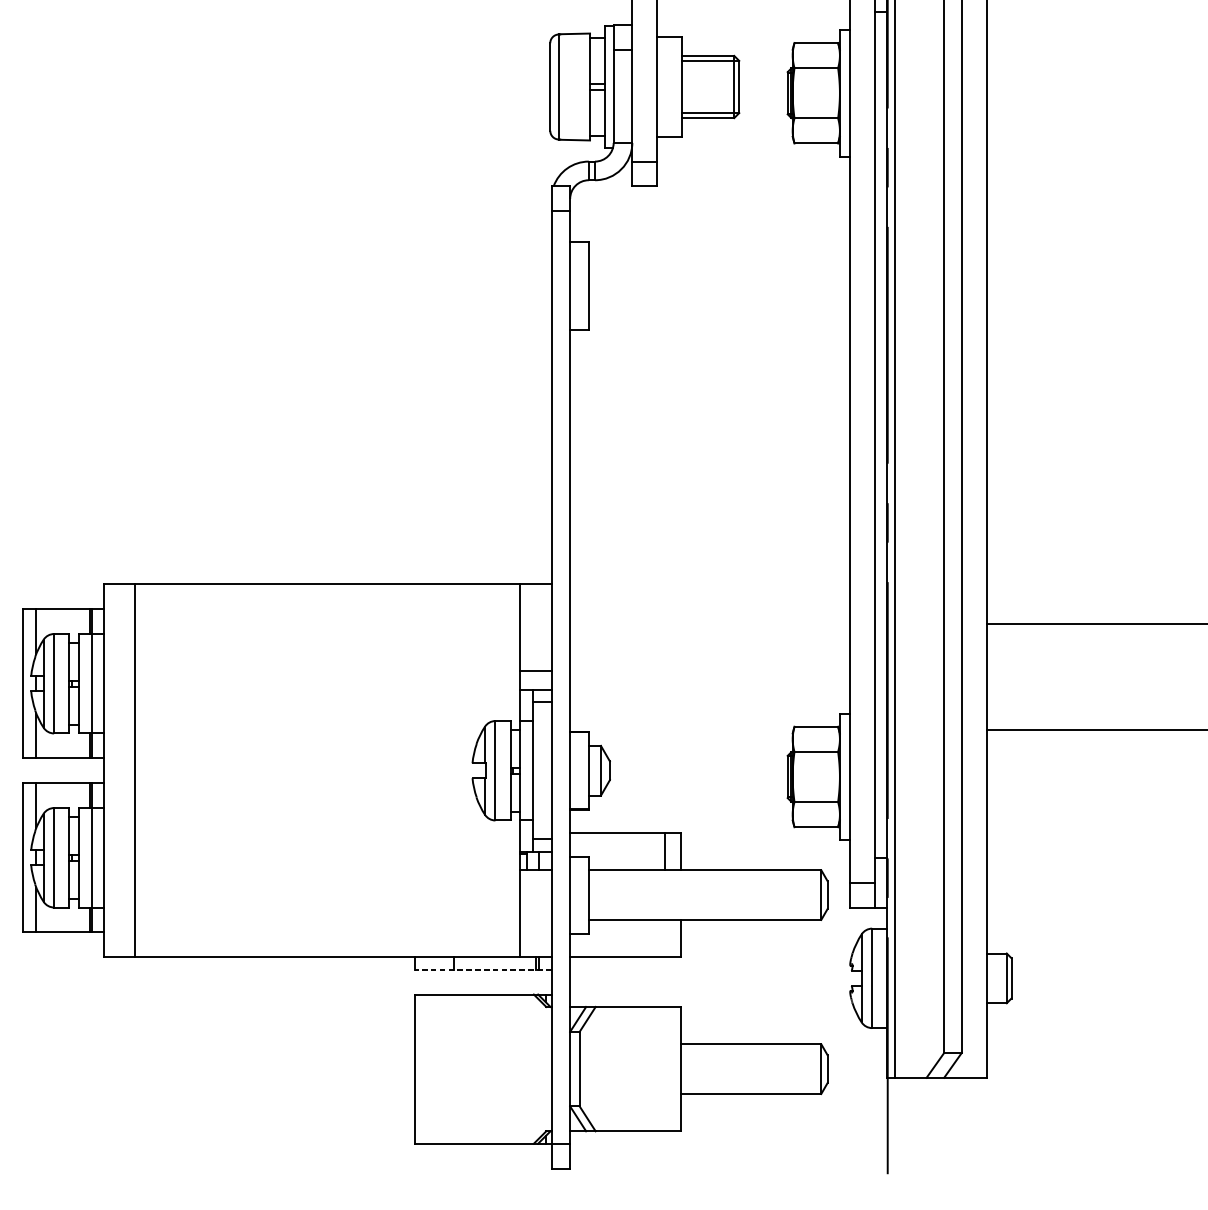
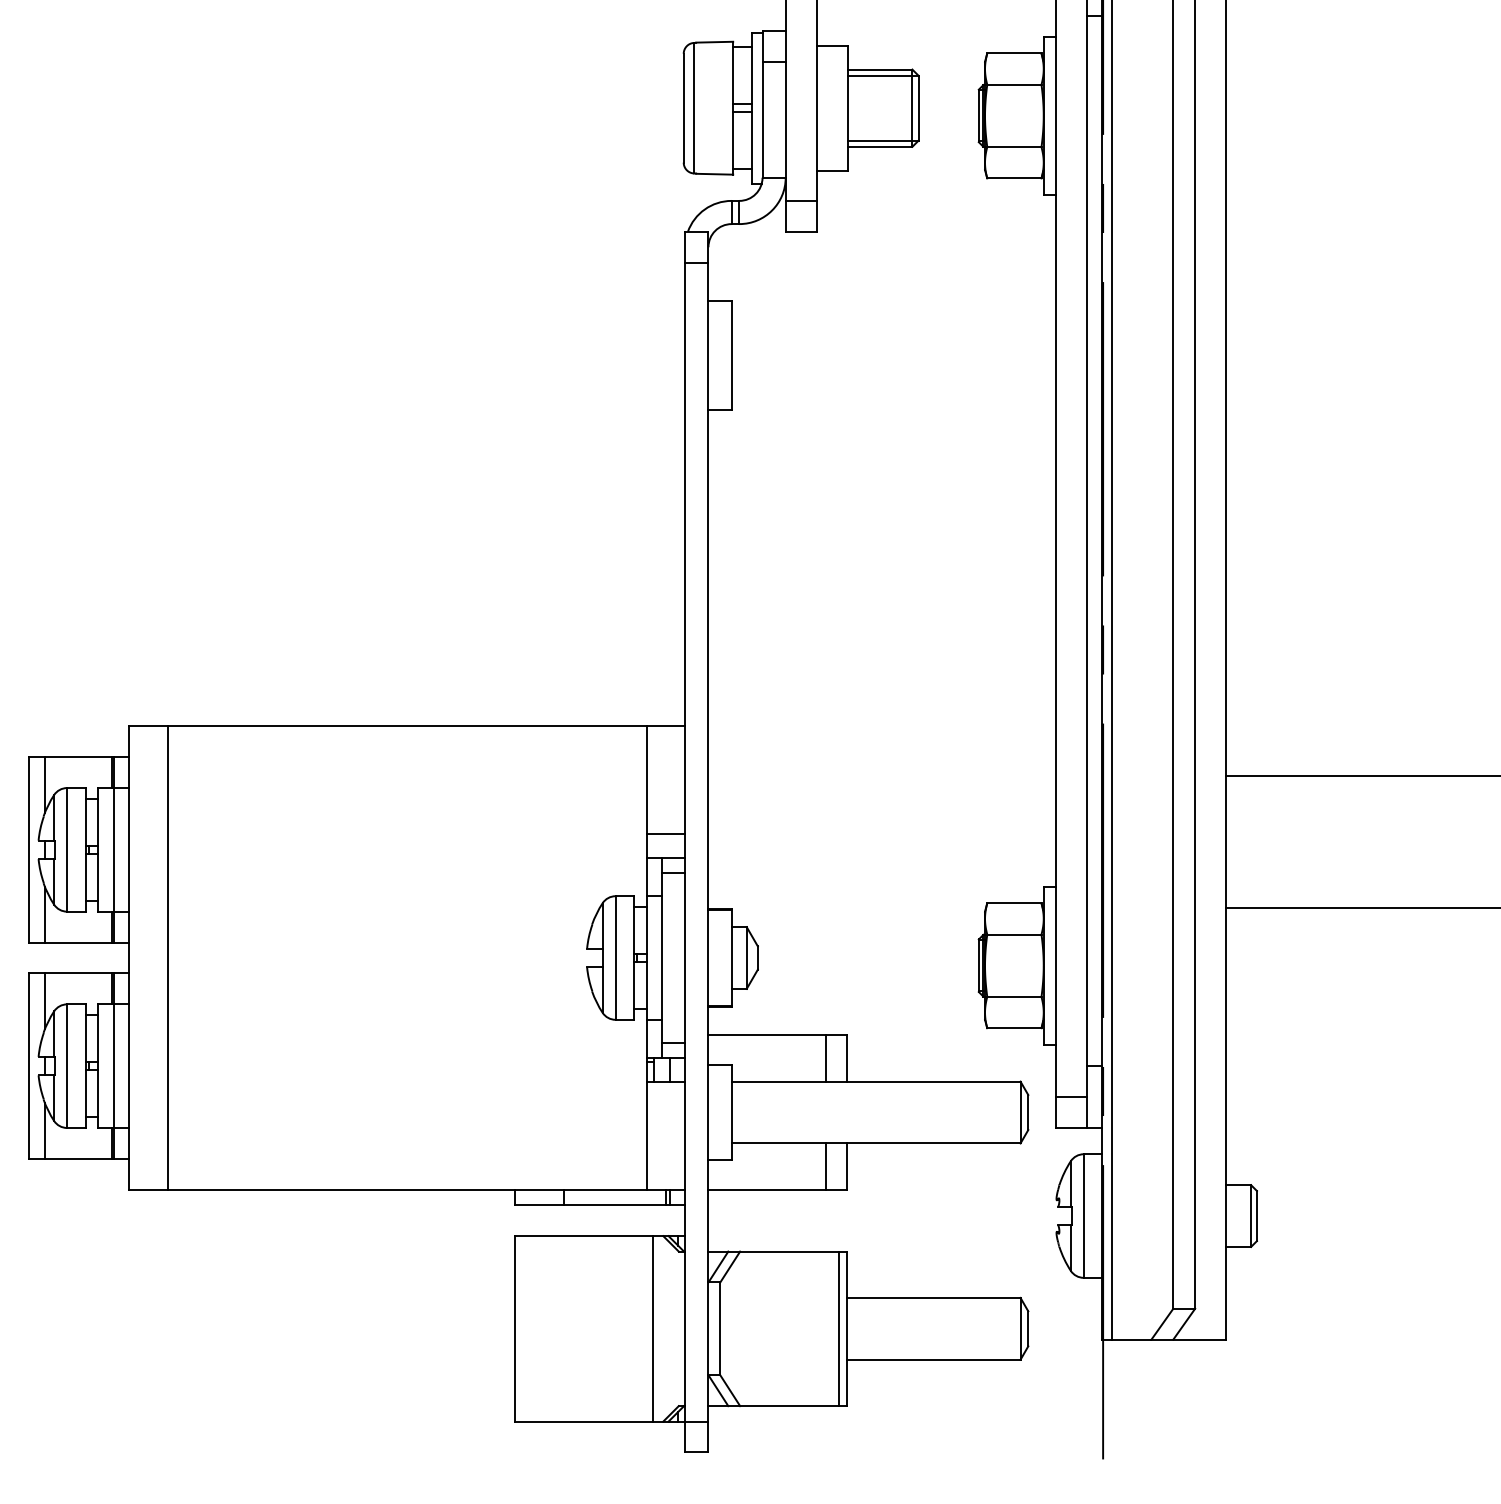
line: (665, 938) -> (826, 1166), added
line: (483, 969) -> (600, 1205), dashed -> solid
line: (525, 1068) -> (652, 1328), added
line: (675, 1068) -> (839, 1328), added

